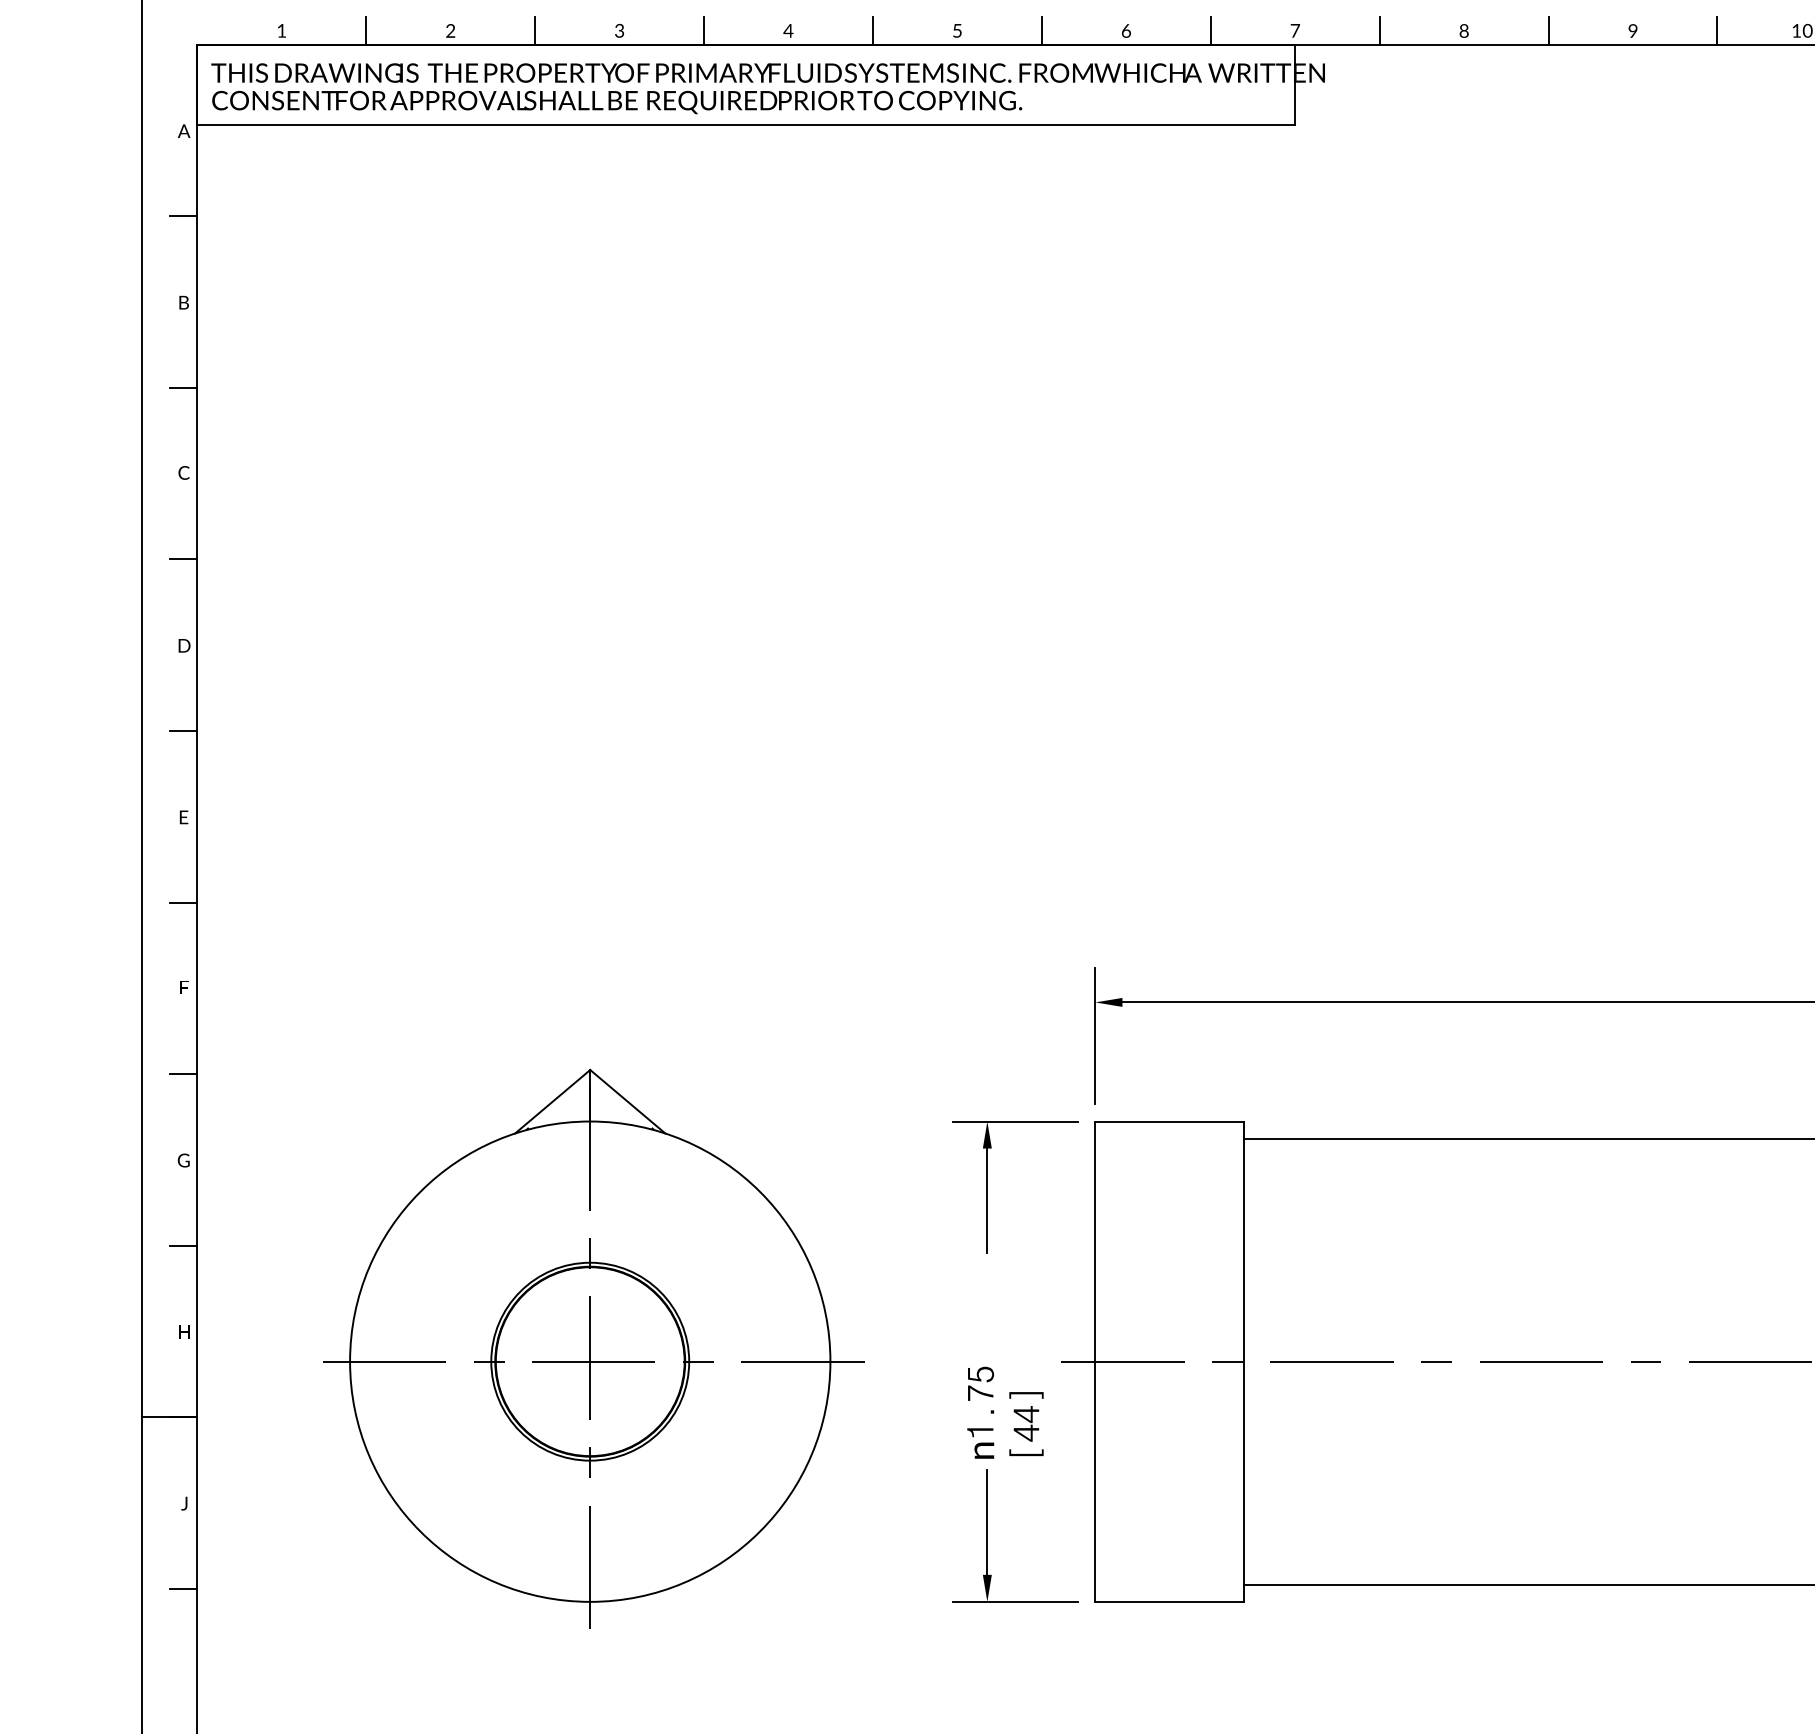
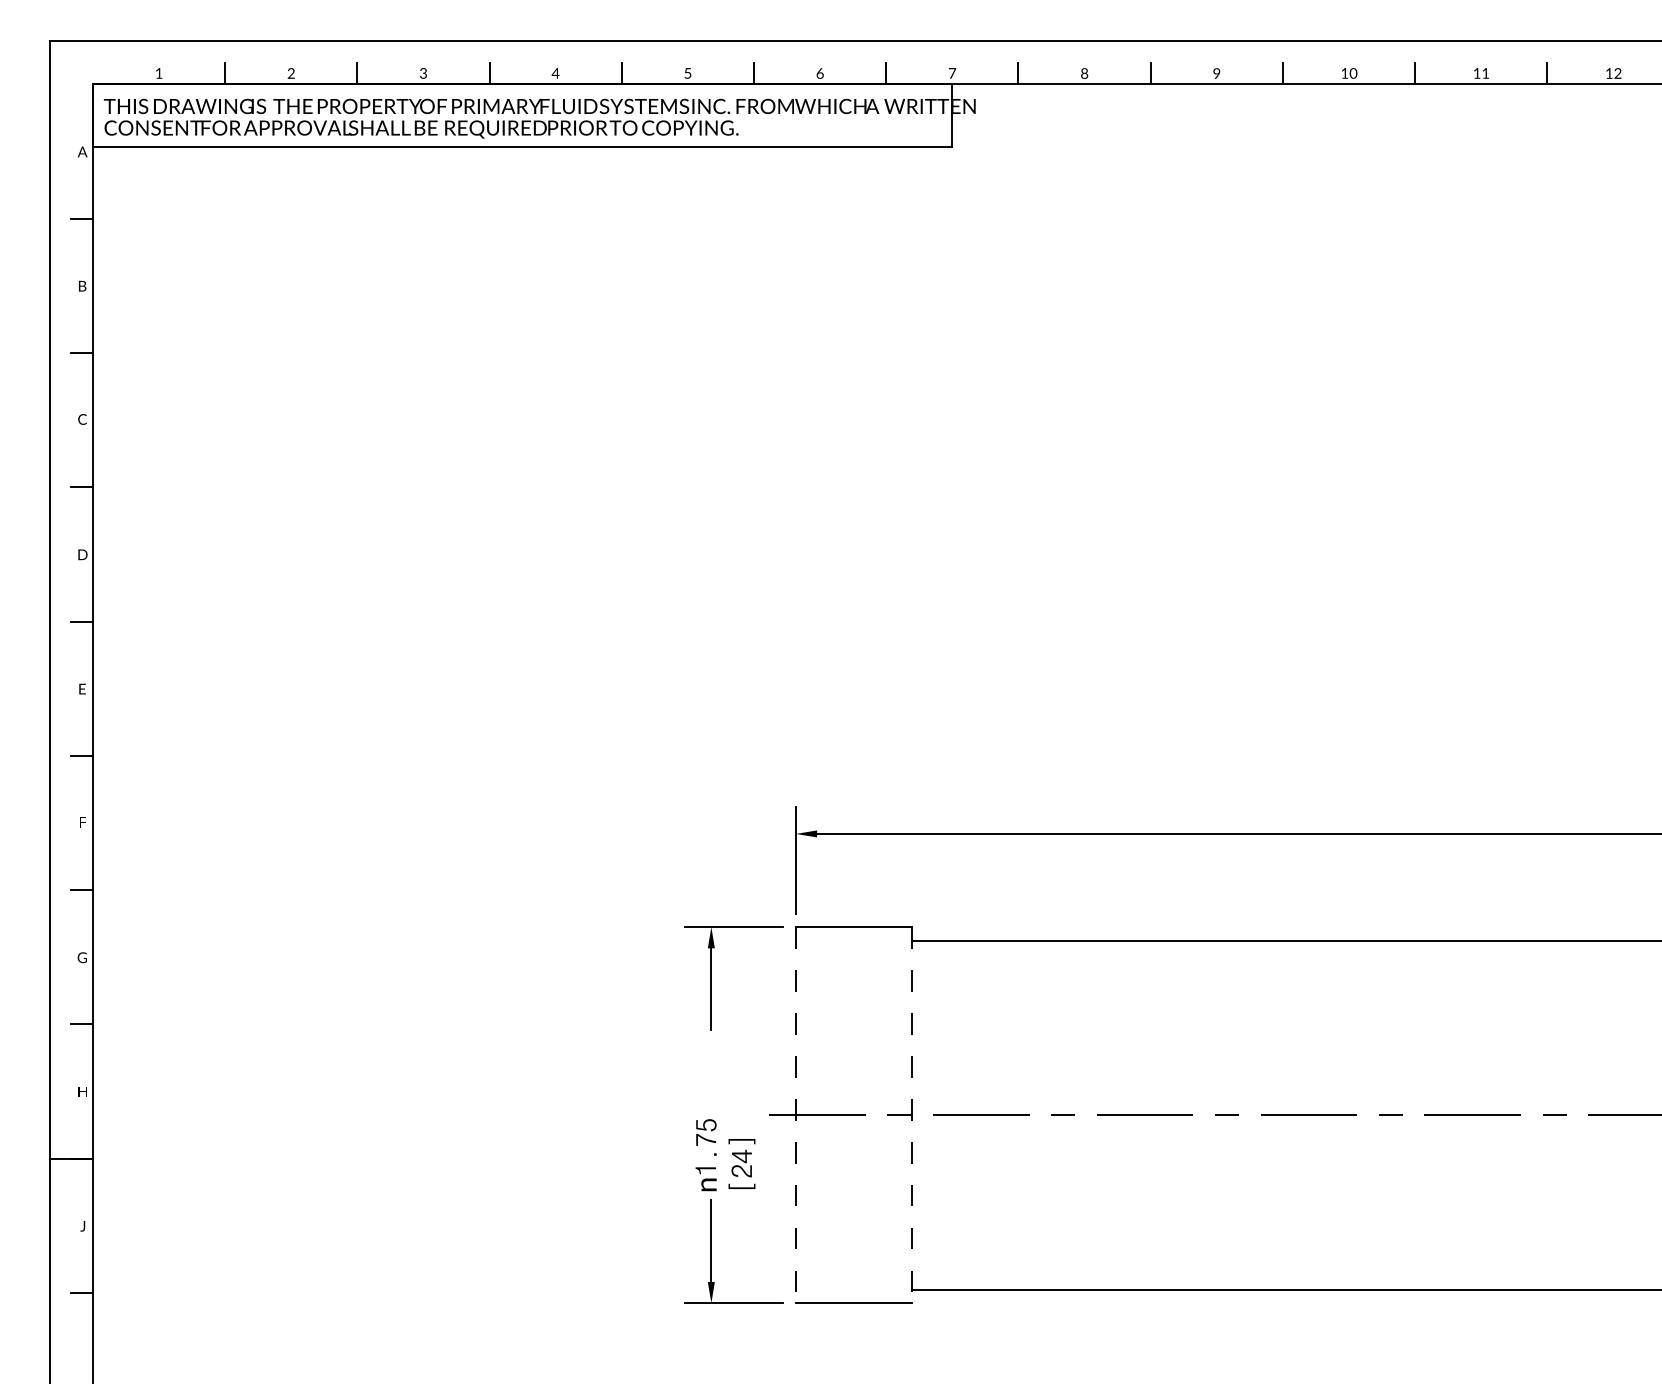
part: (592, 1348) -> (402, 1104), removed
line: (1094, 1362) -> (795, 1115), solid -> dashed
line: (1243, 1362) -> (911, 1115), solid -> dashed
text: (1025, 1432) -> (741, 1170), [44] -> [24]

